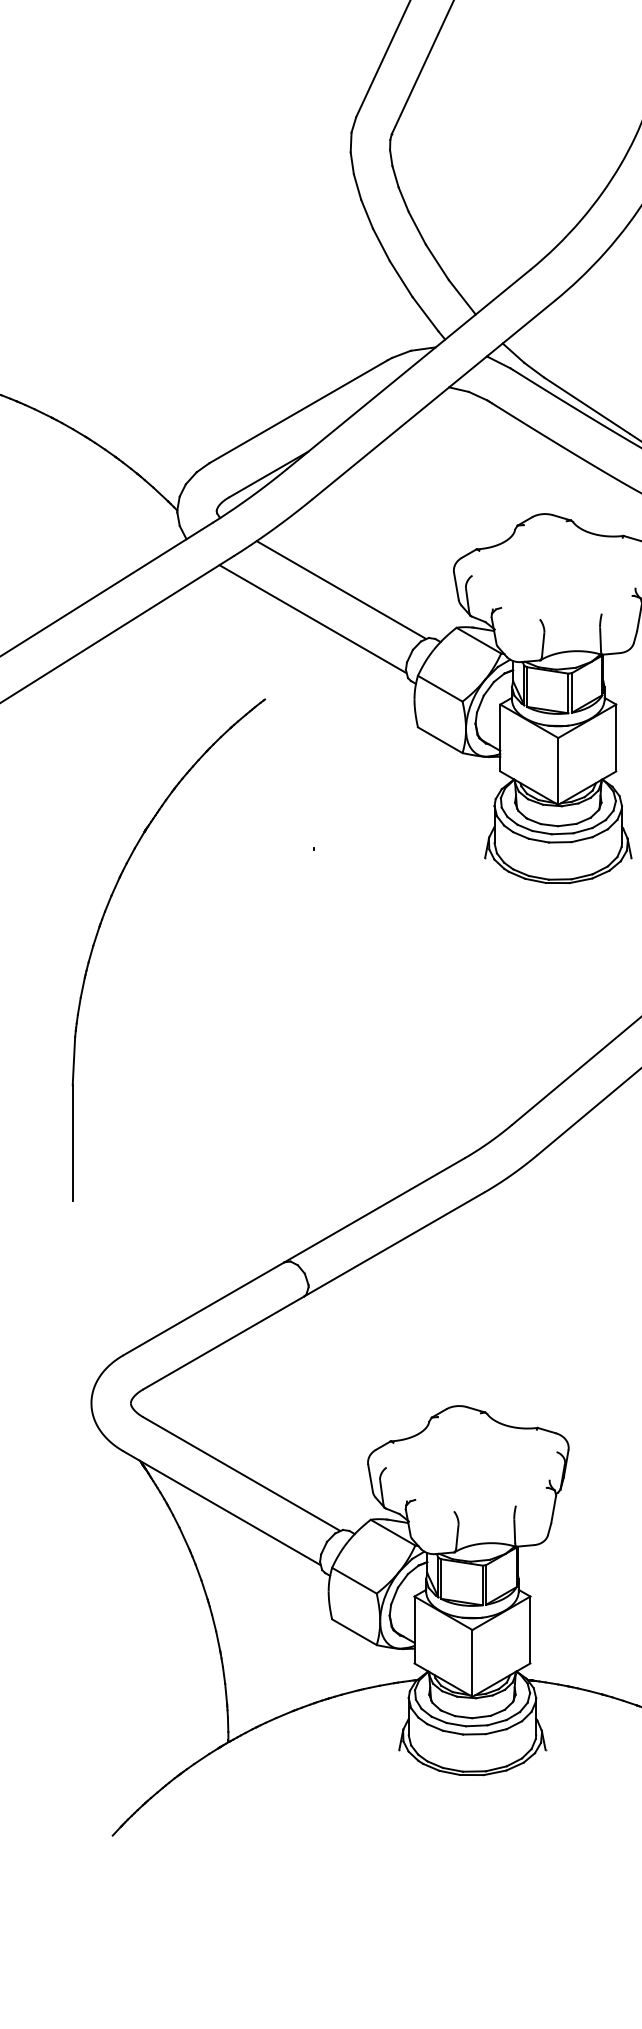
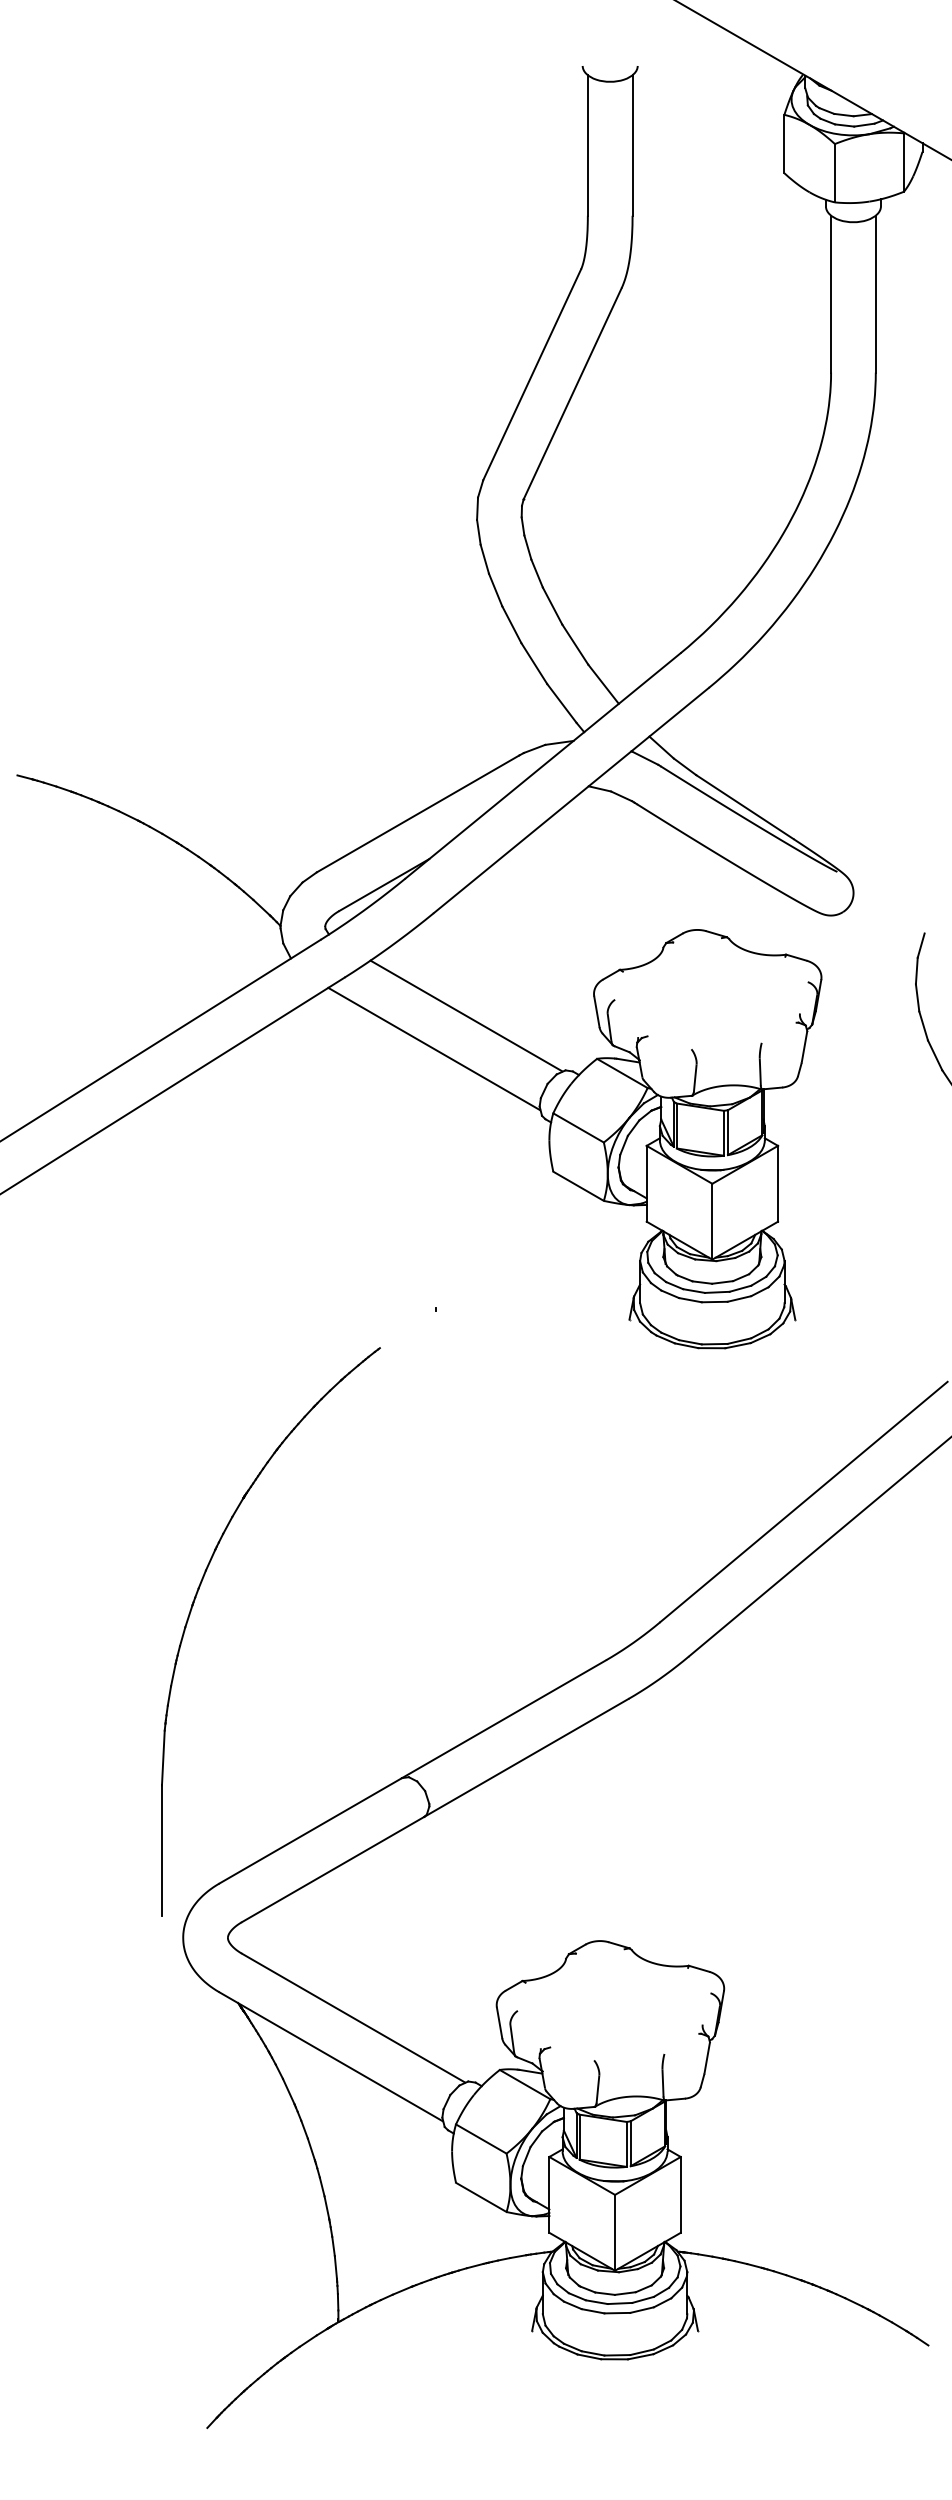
part: (100, 927) -> (193, 1606), moved

